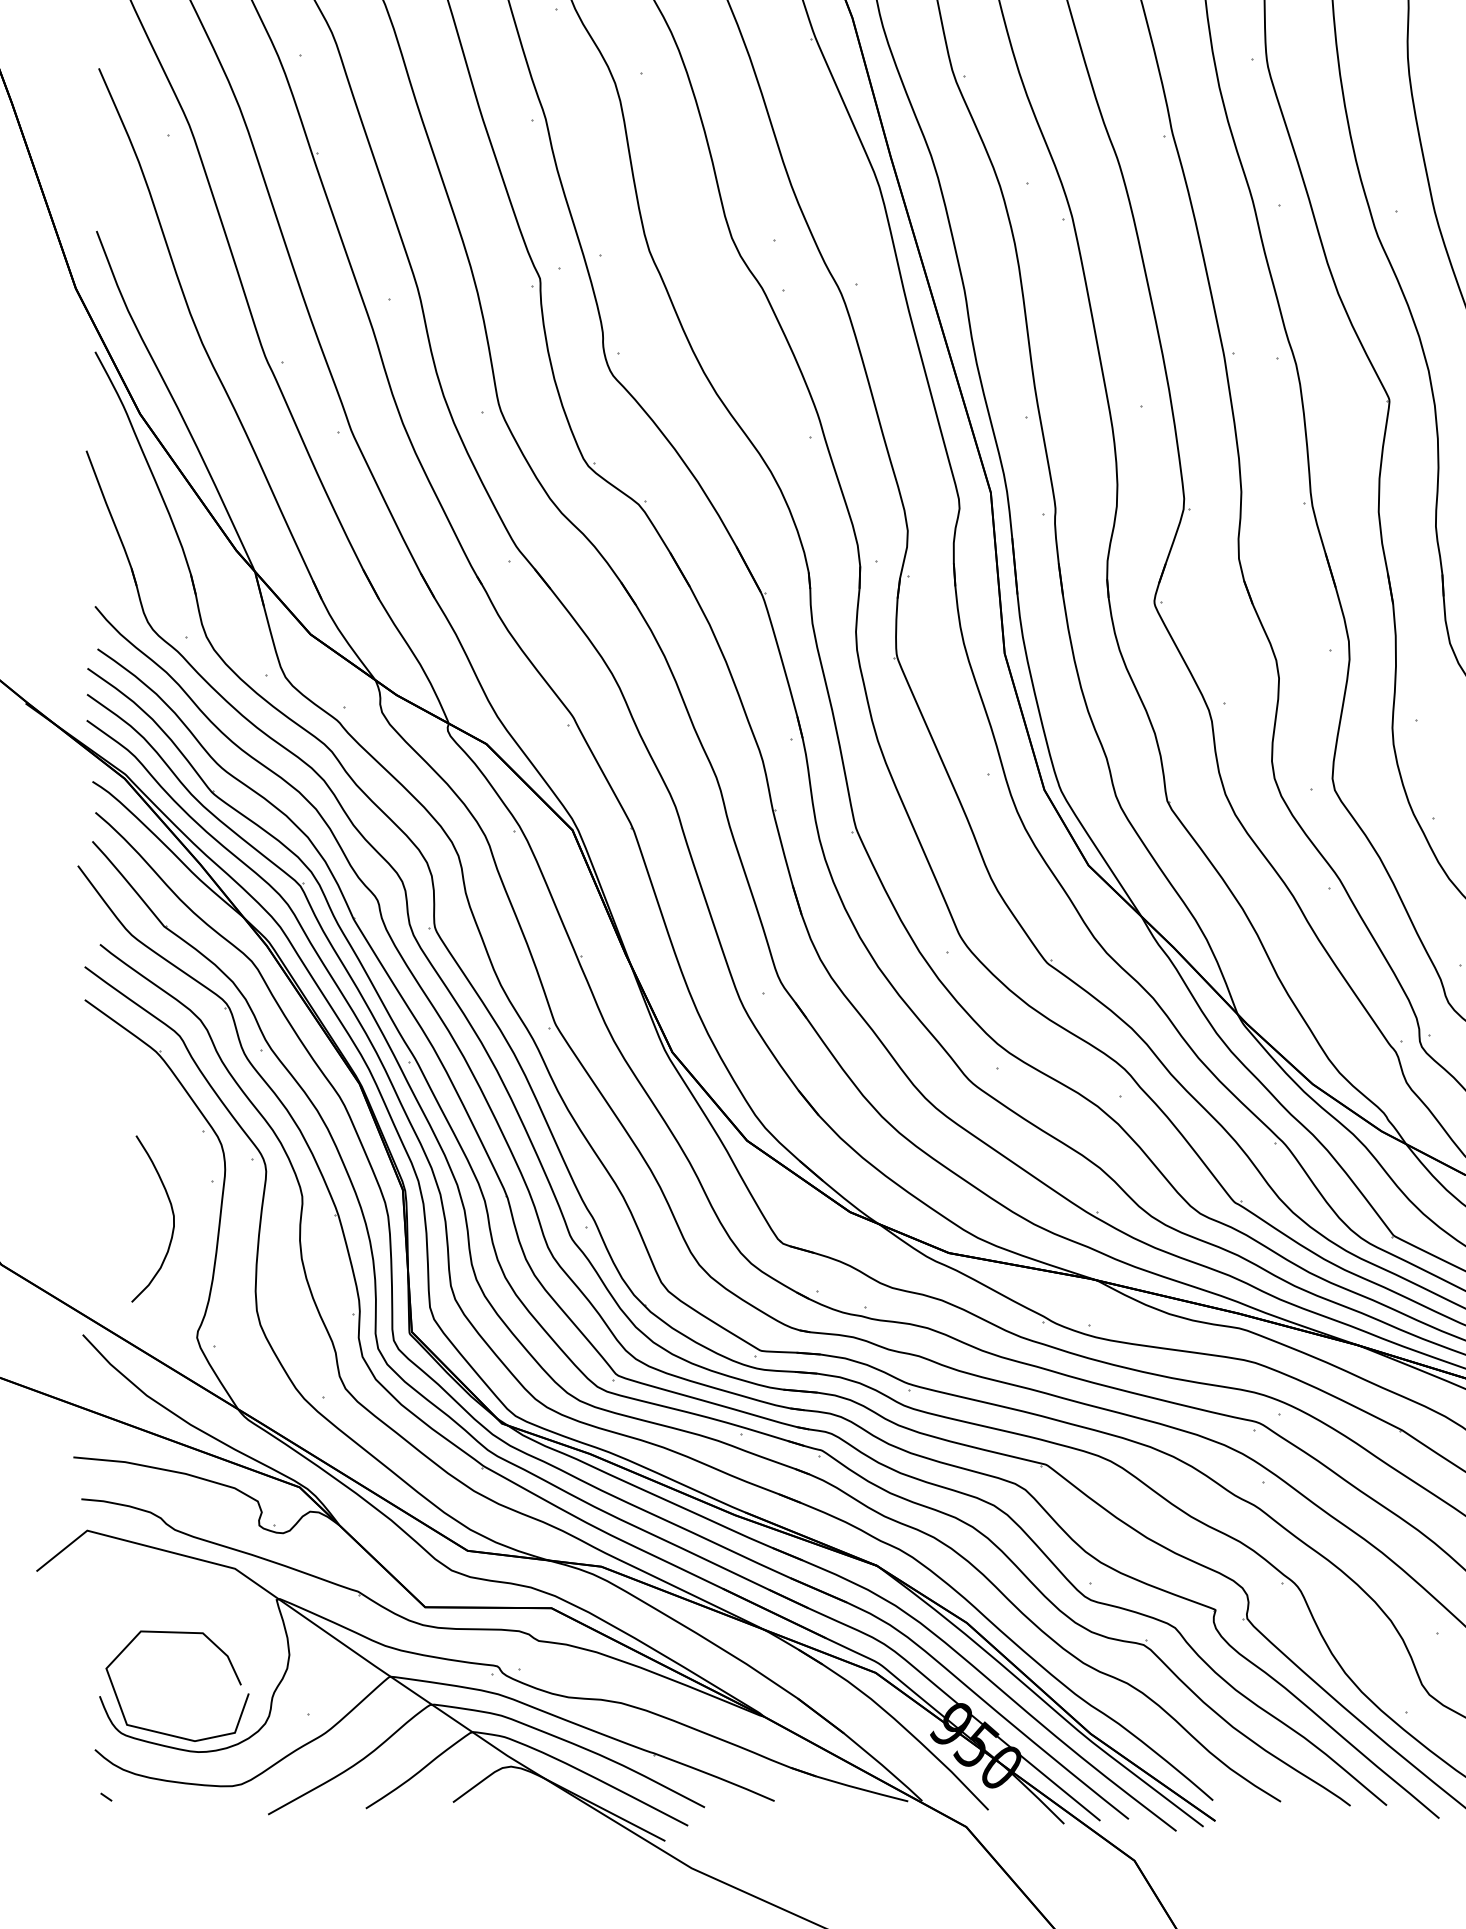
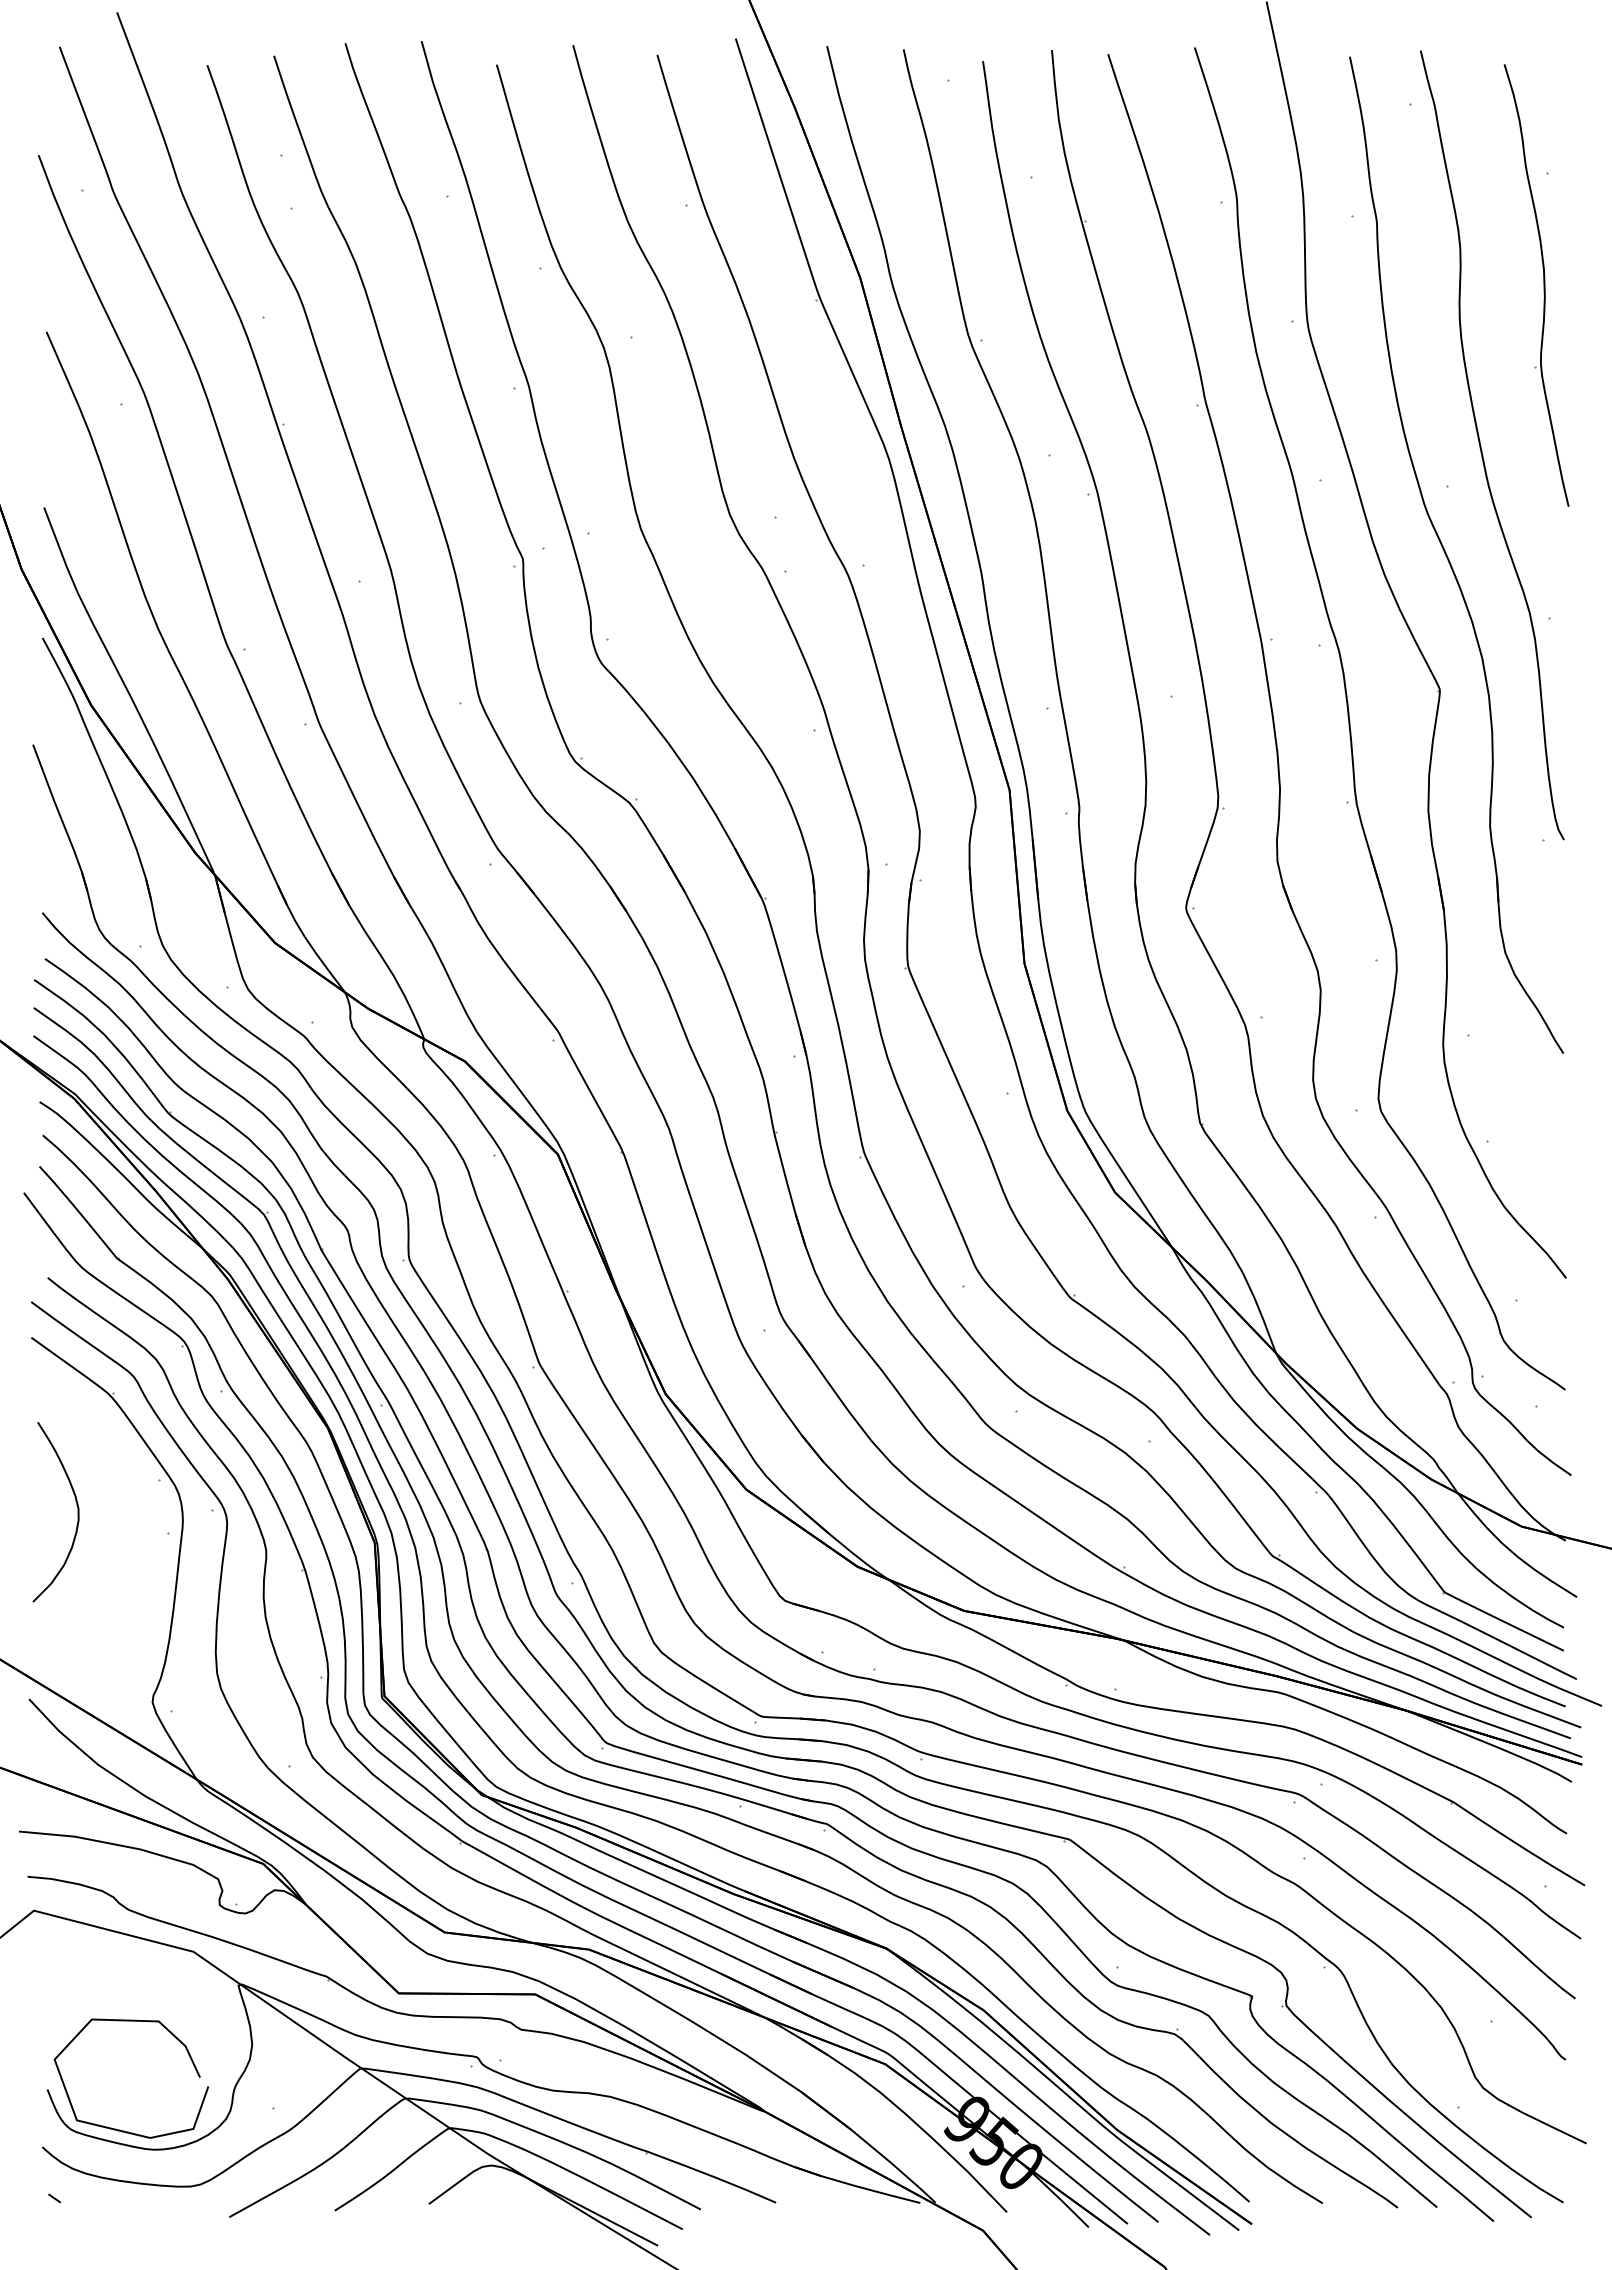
curve: (172, 1219) -> (77, 1512), moved

